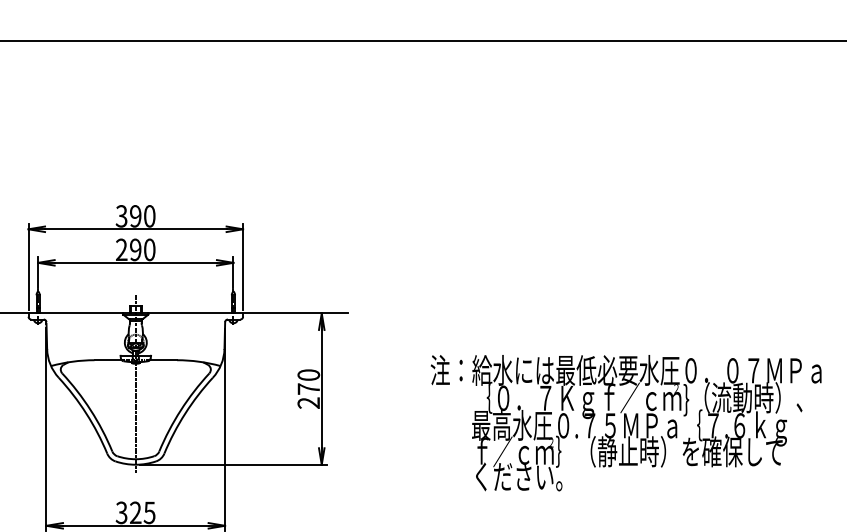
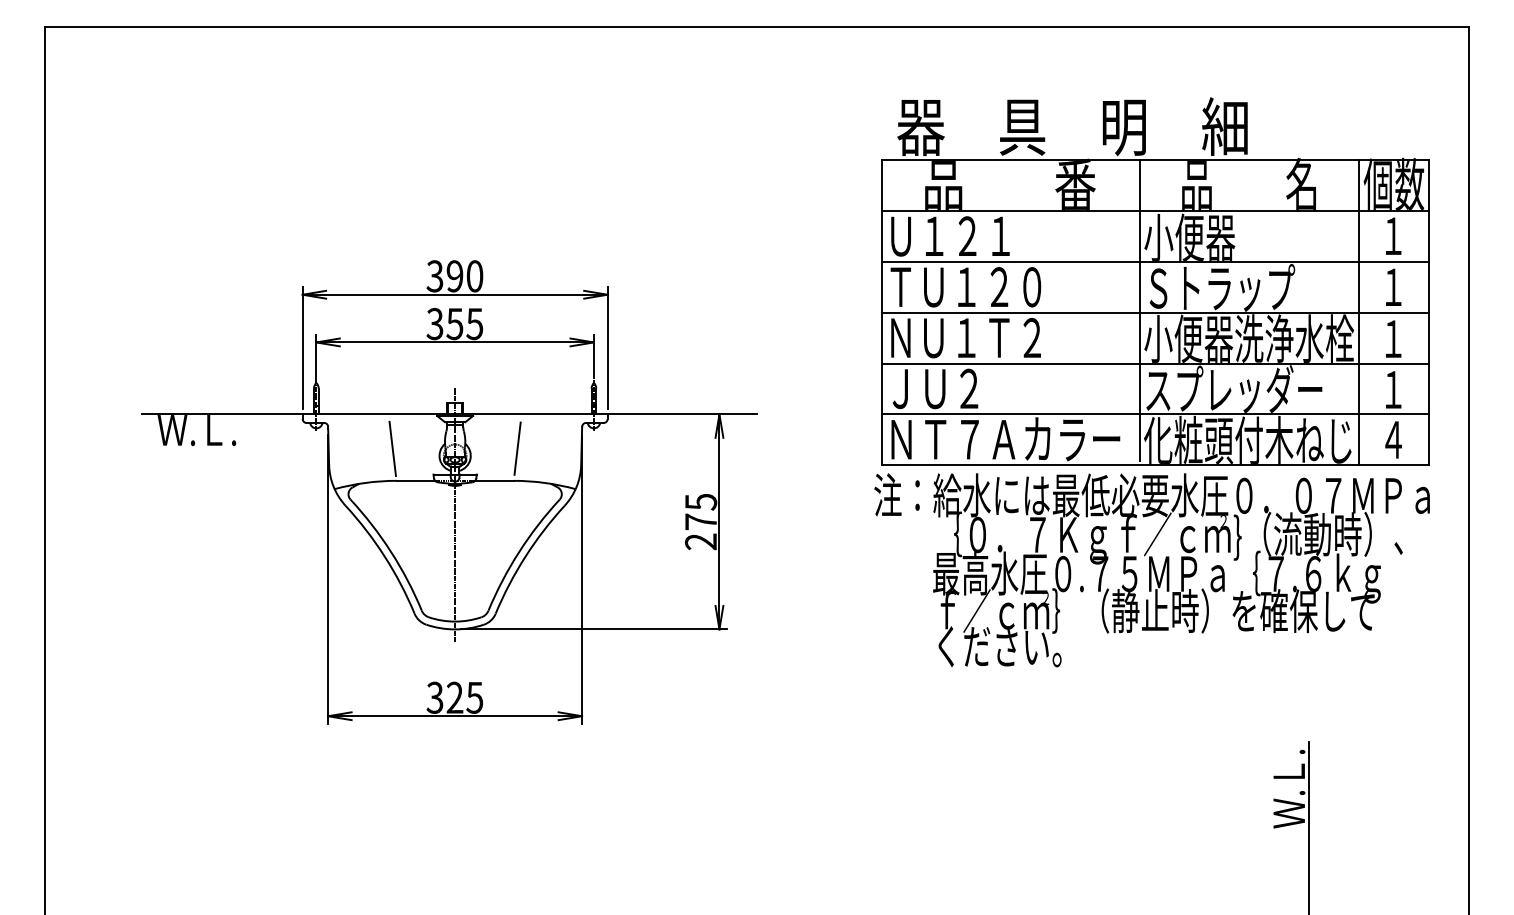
part: (628, 219) -> (1155, 281), added
text: (135, 249) -> (454, 323), 290 -> 355
line: (91, 337) -> (392, 448), added
line: (179, 337) -> (517, 448), added
text: (309, 374) -> (701, 501), 270 -> 275

